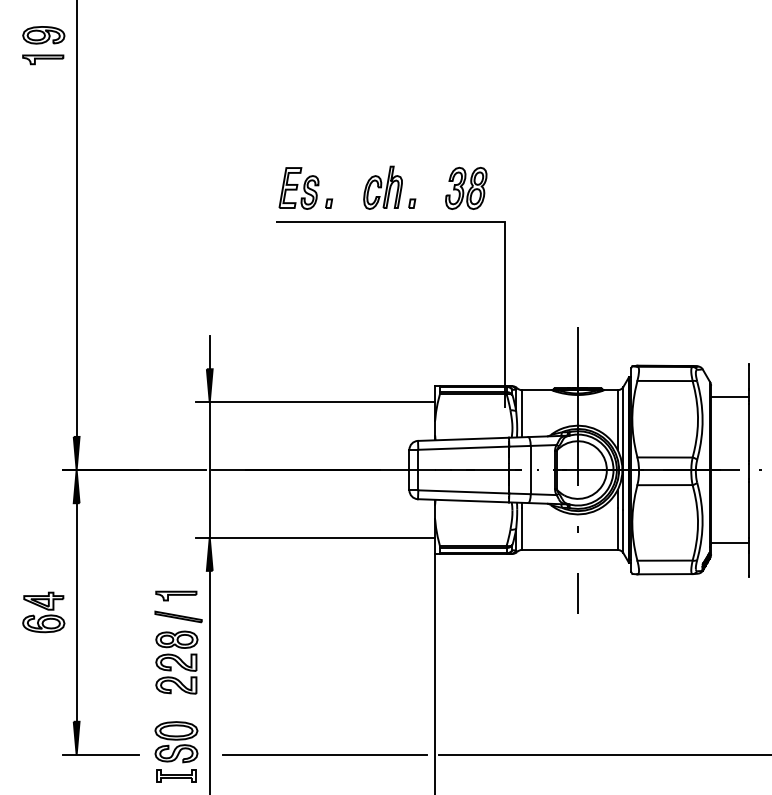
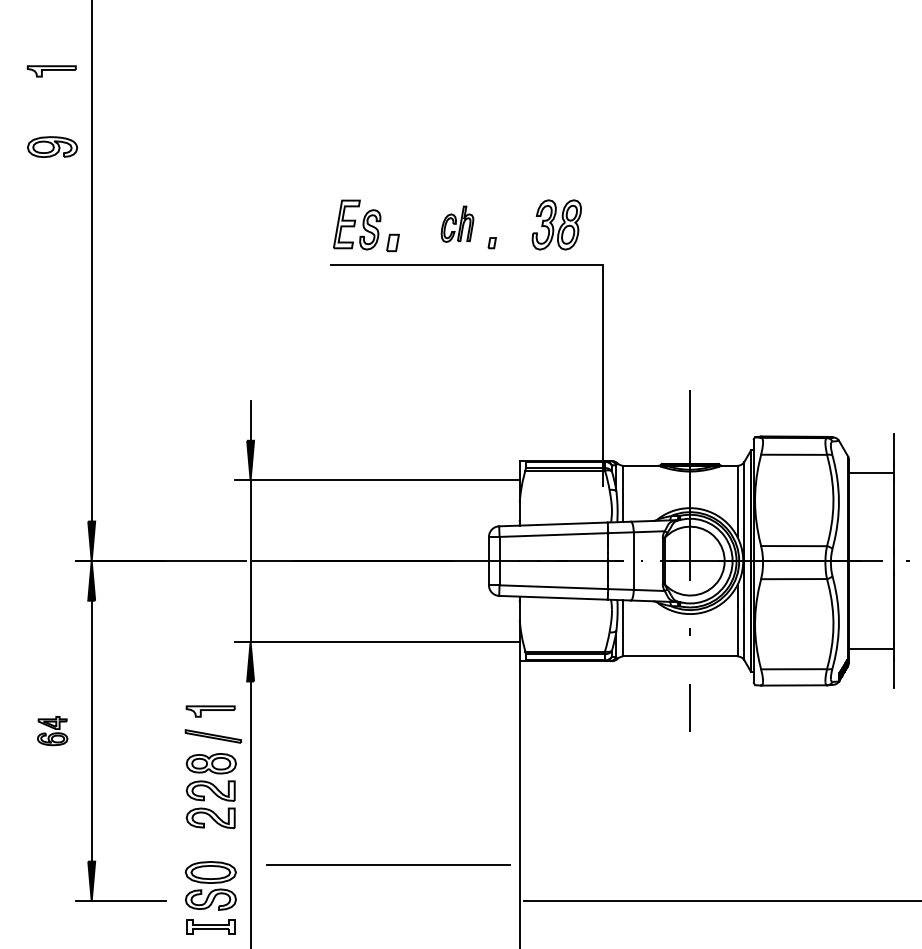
part: (43, 34) -> (52, 146), moved
part: (383, 188) -> (457, 224), size x0.7
part: (328, 203) -> (392, 243), size x1.6
part: (43, 611) -> (52, 730), size x0.6
line: (325, 754) -> (388, 864), moved

